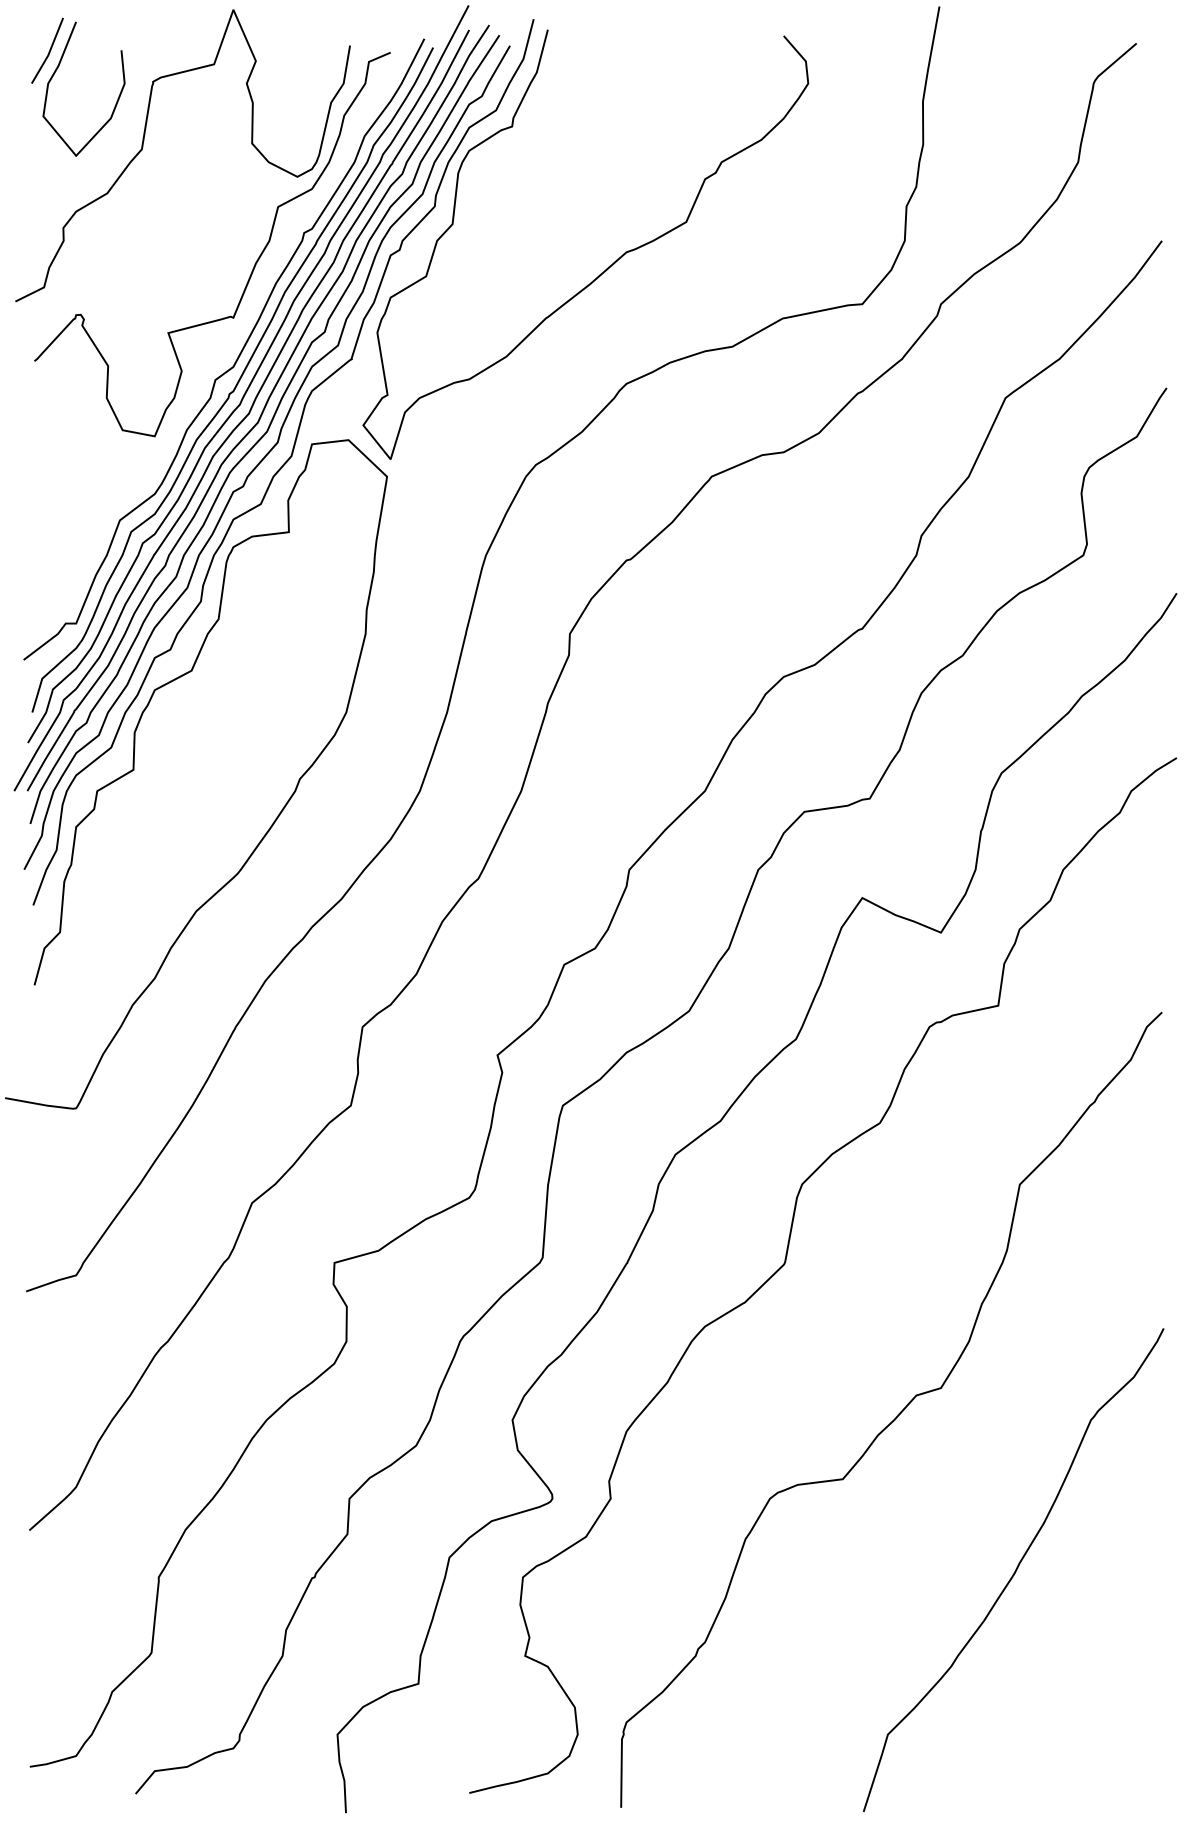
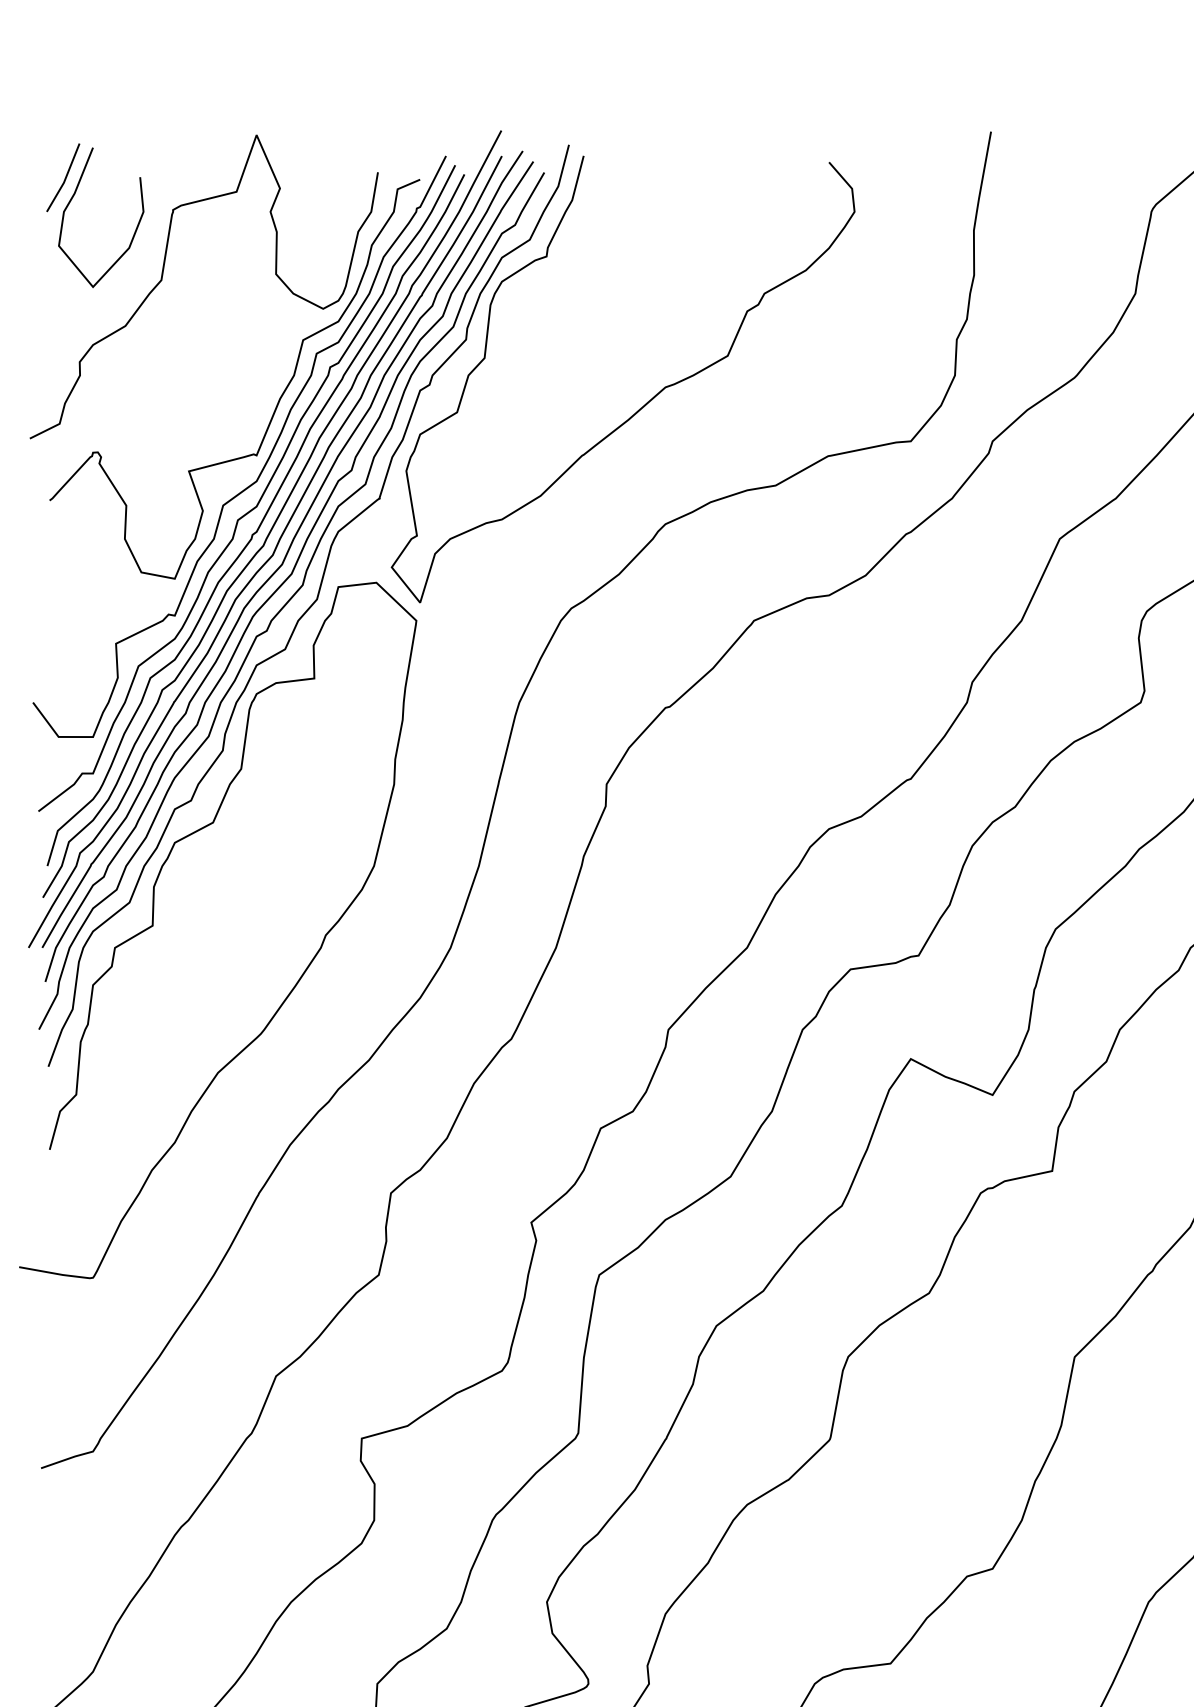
curve: (243, 321) -> (267, 459), added

